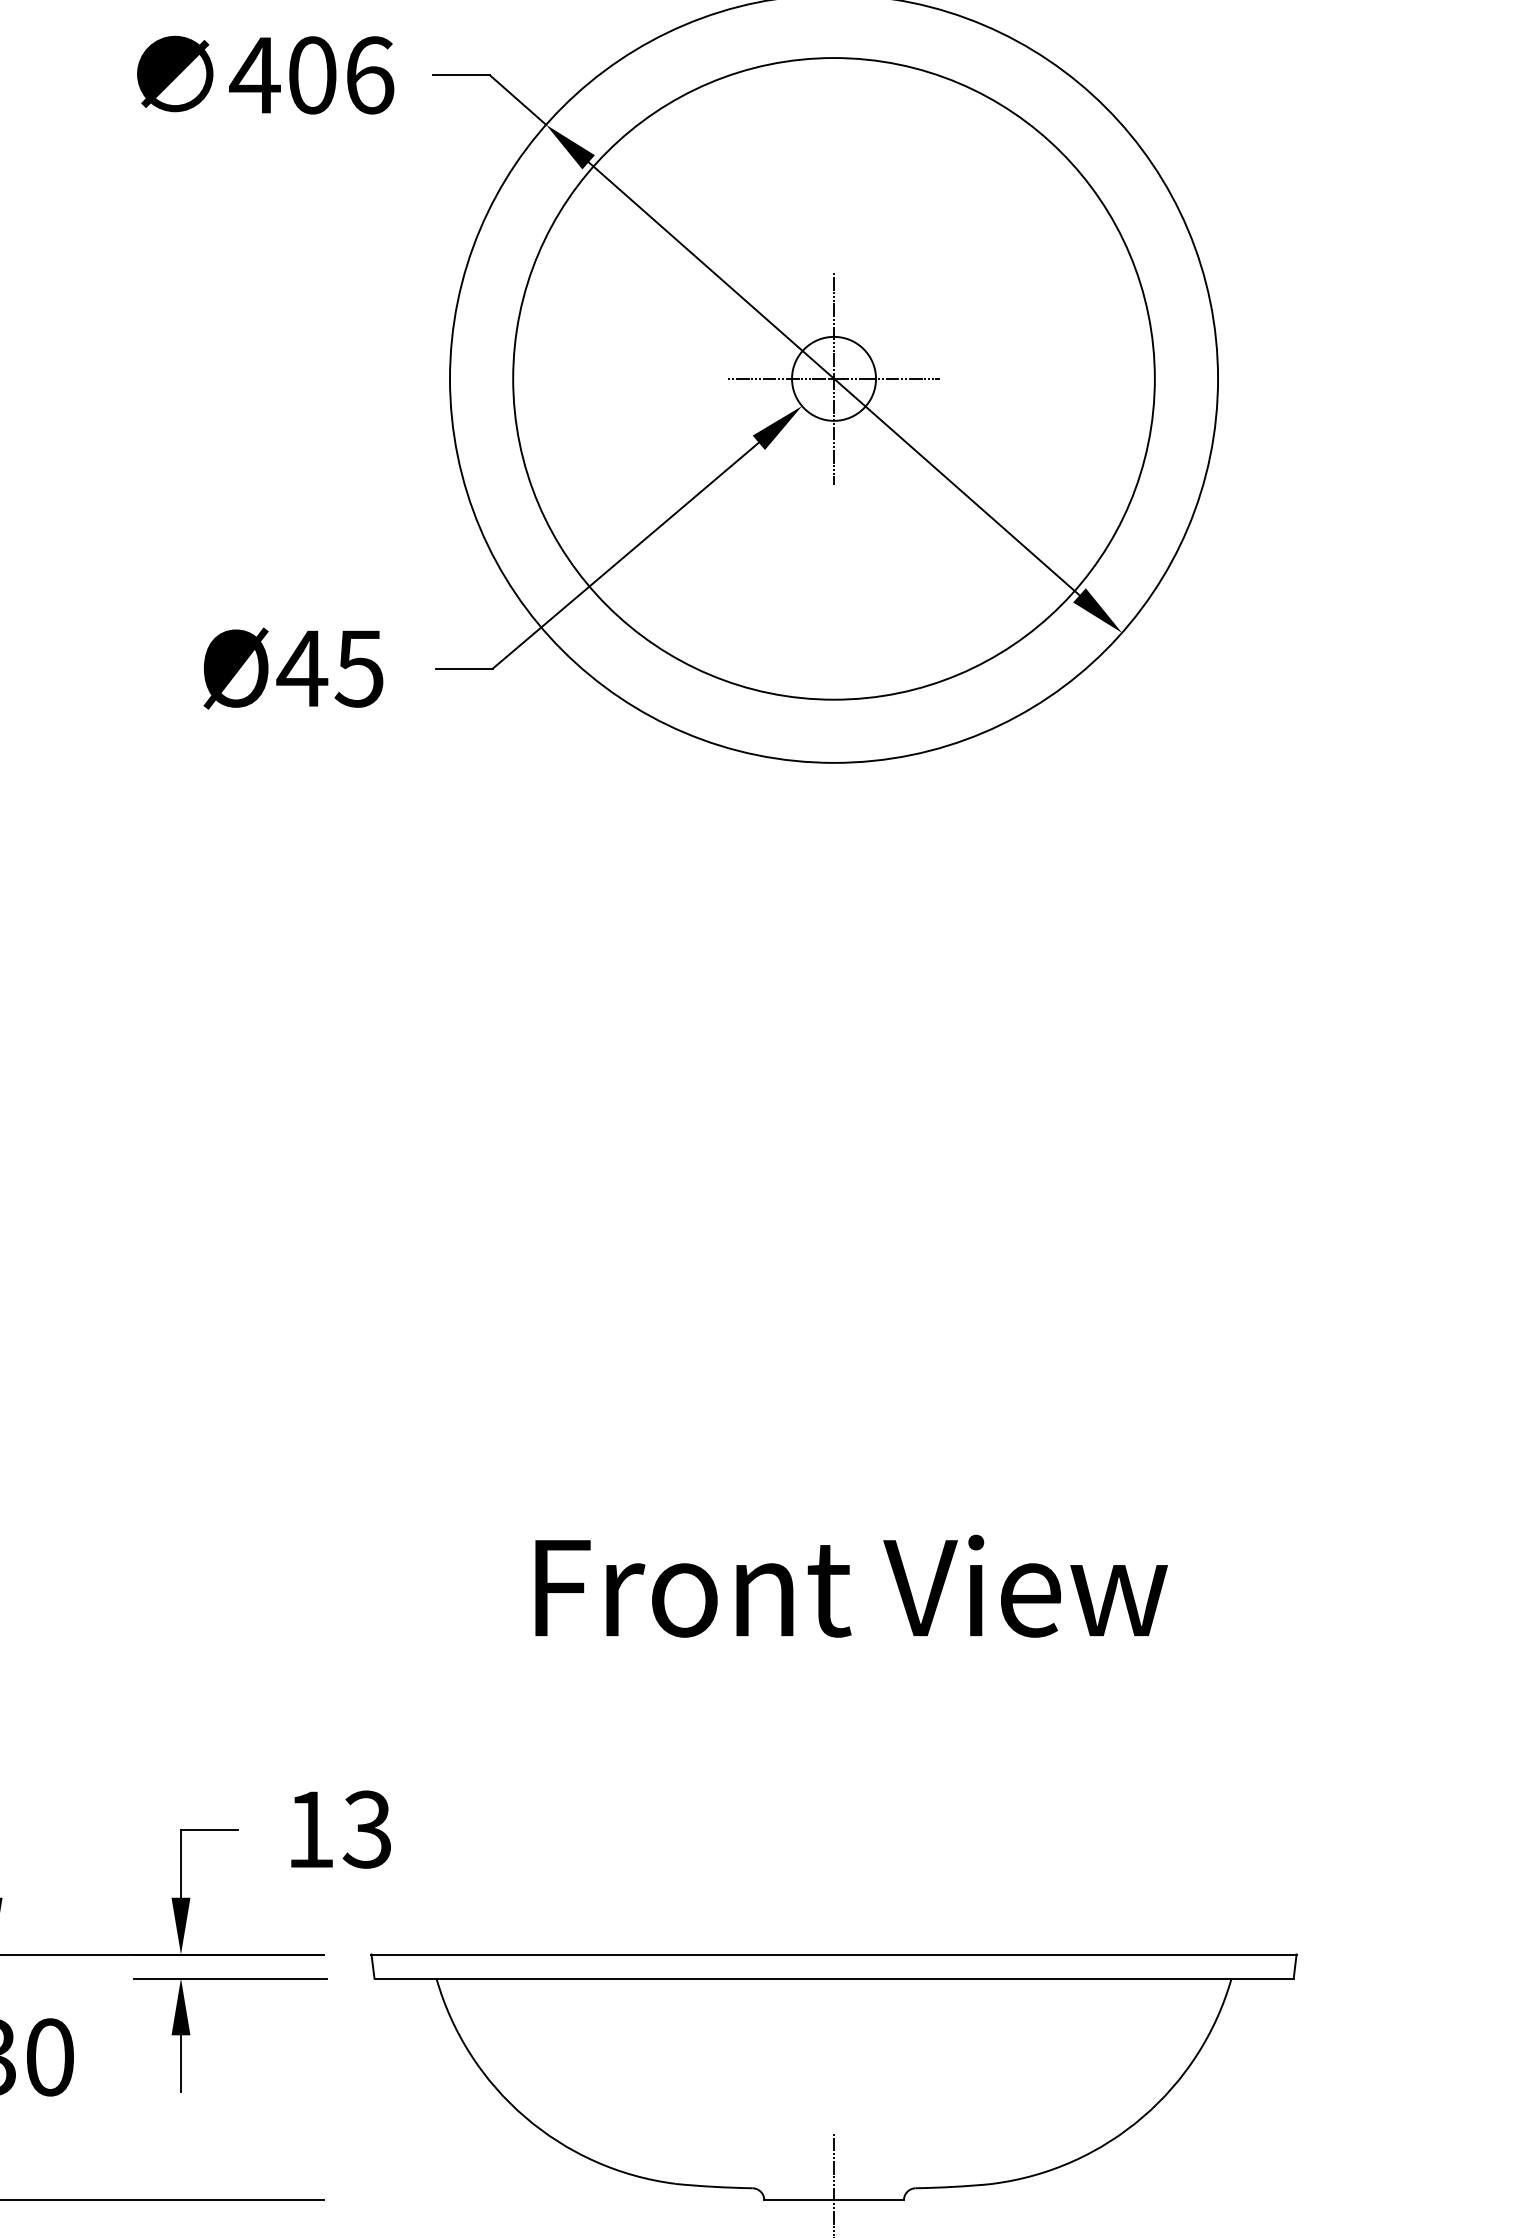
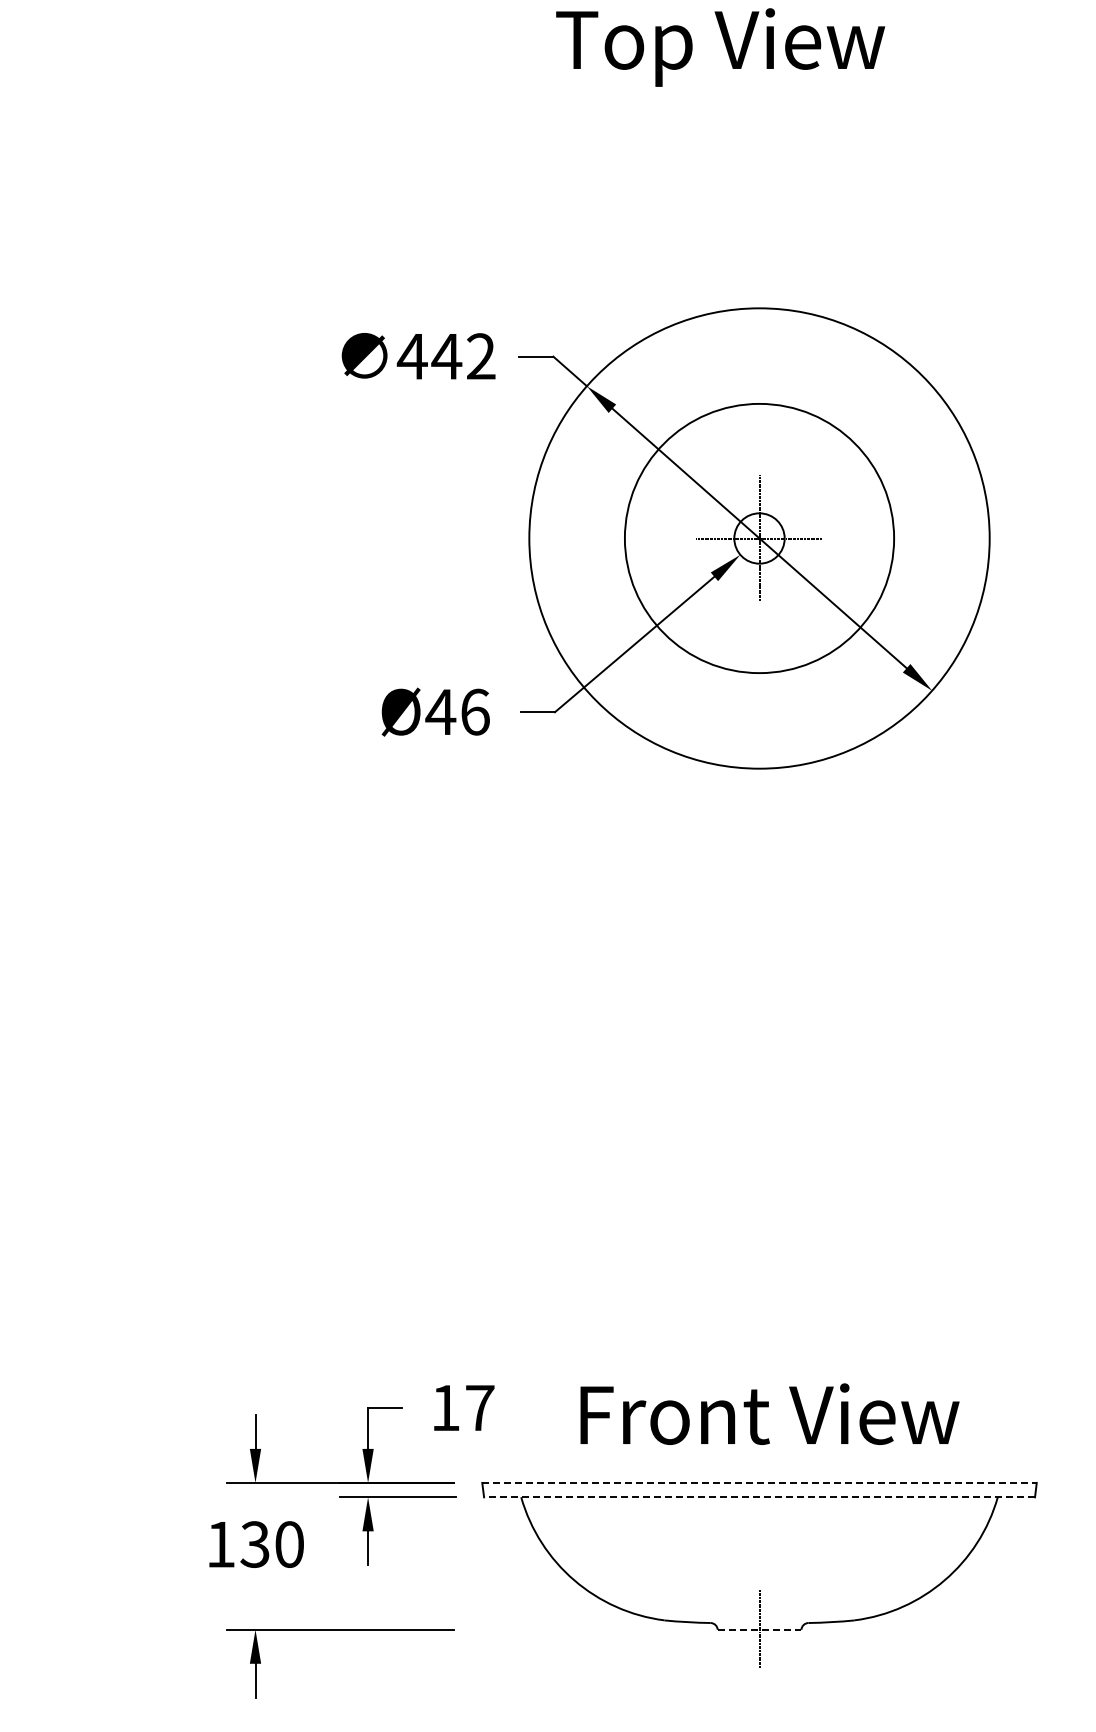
text: (340, 75) -> (463, 356), 406 -> 442
circle: (834, 378) -> (759, 538), size x0.7
text: (358, 667) -> (474, 711), Ø45 -> Ø46
text: (850, 1585) -> (769, 1413), moved
text: (366, 1828) -> (479, 1407), 13 -> 17
line: (835, 1953) -> (760, 1482), solid -> dashed
line: (834, 1978) -> (759, 1497), solid -> dashed
line: (834, 2199) -> (759, 1629), solid -> dashed

